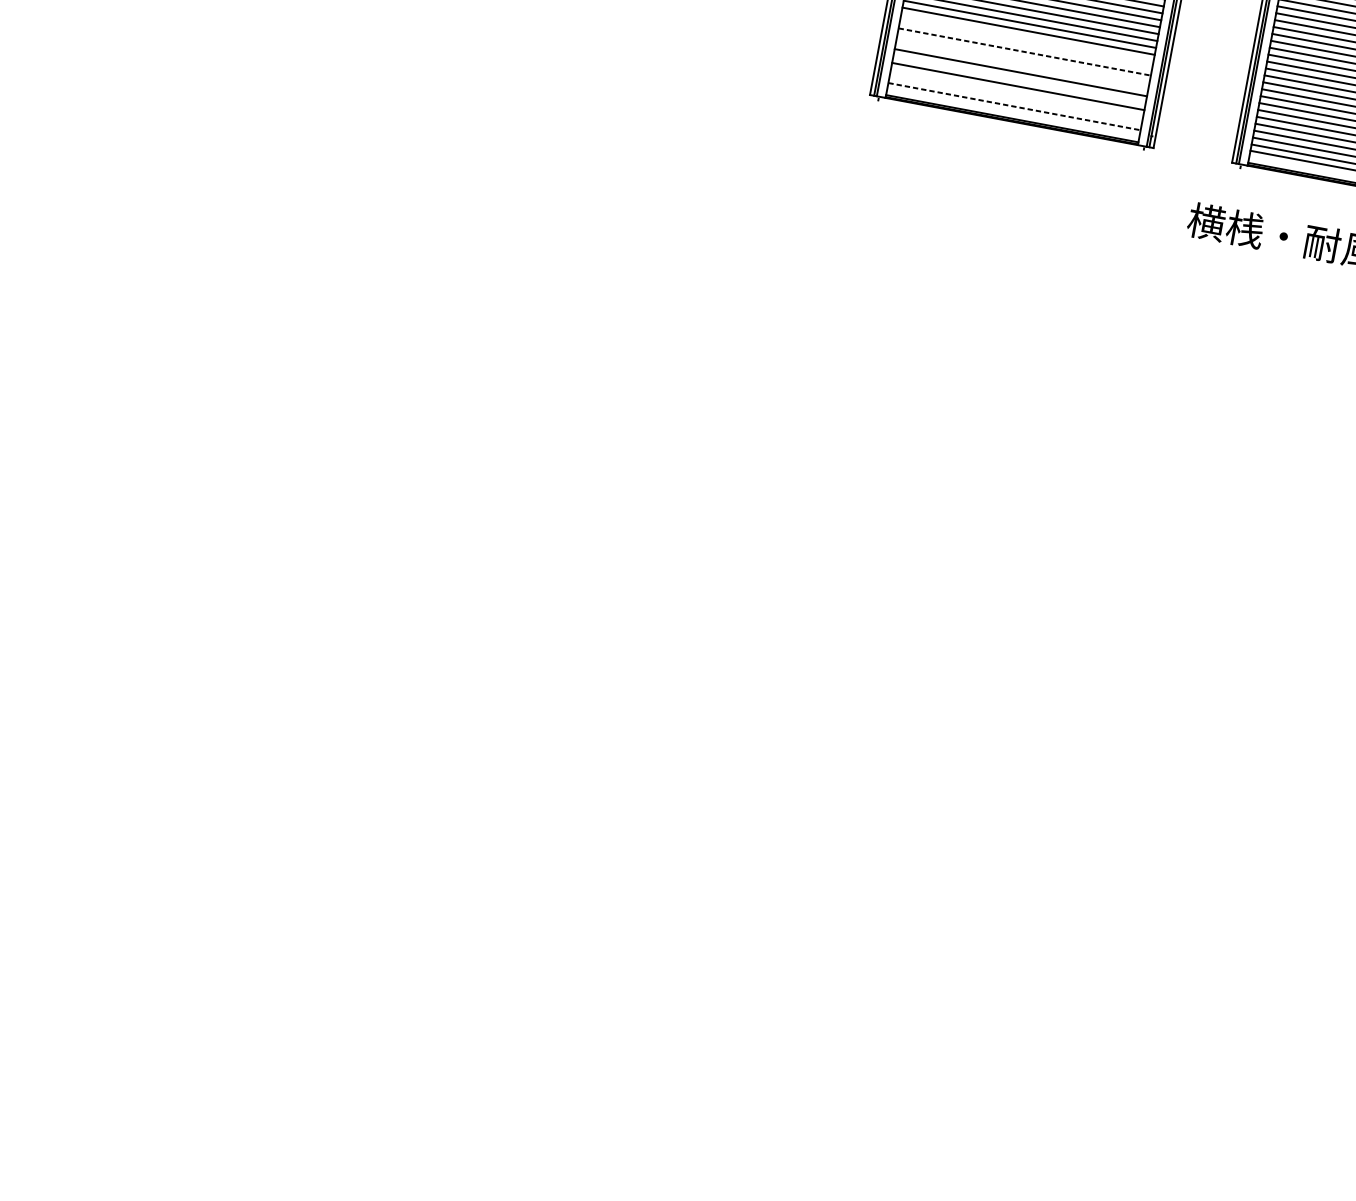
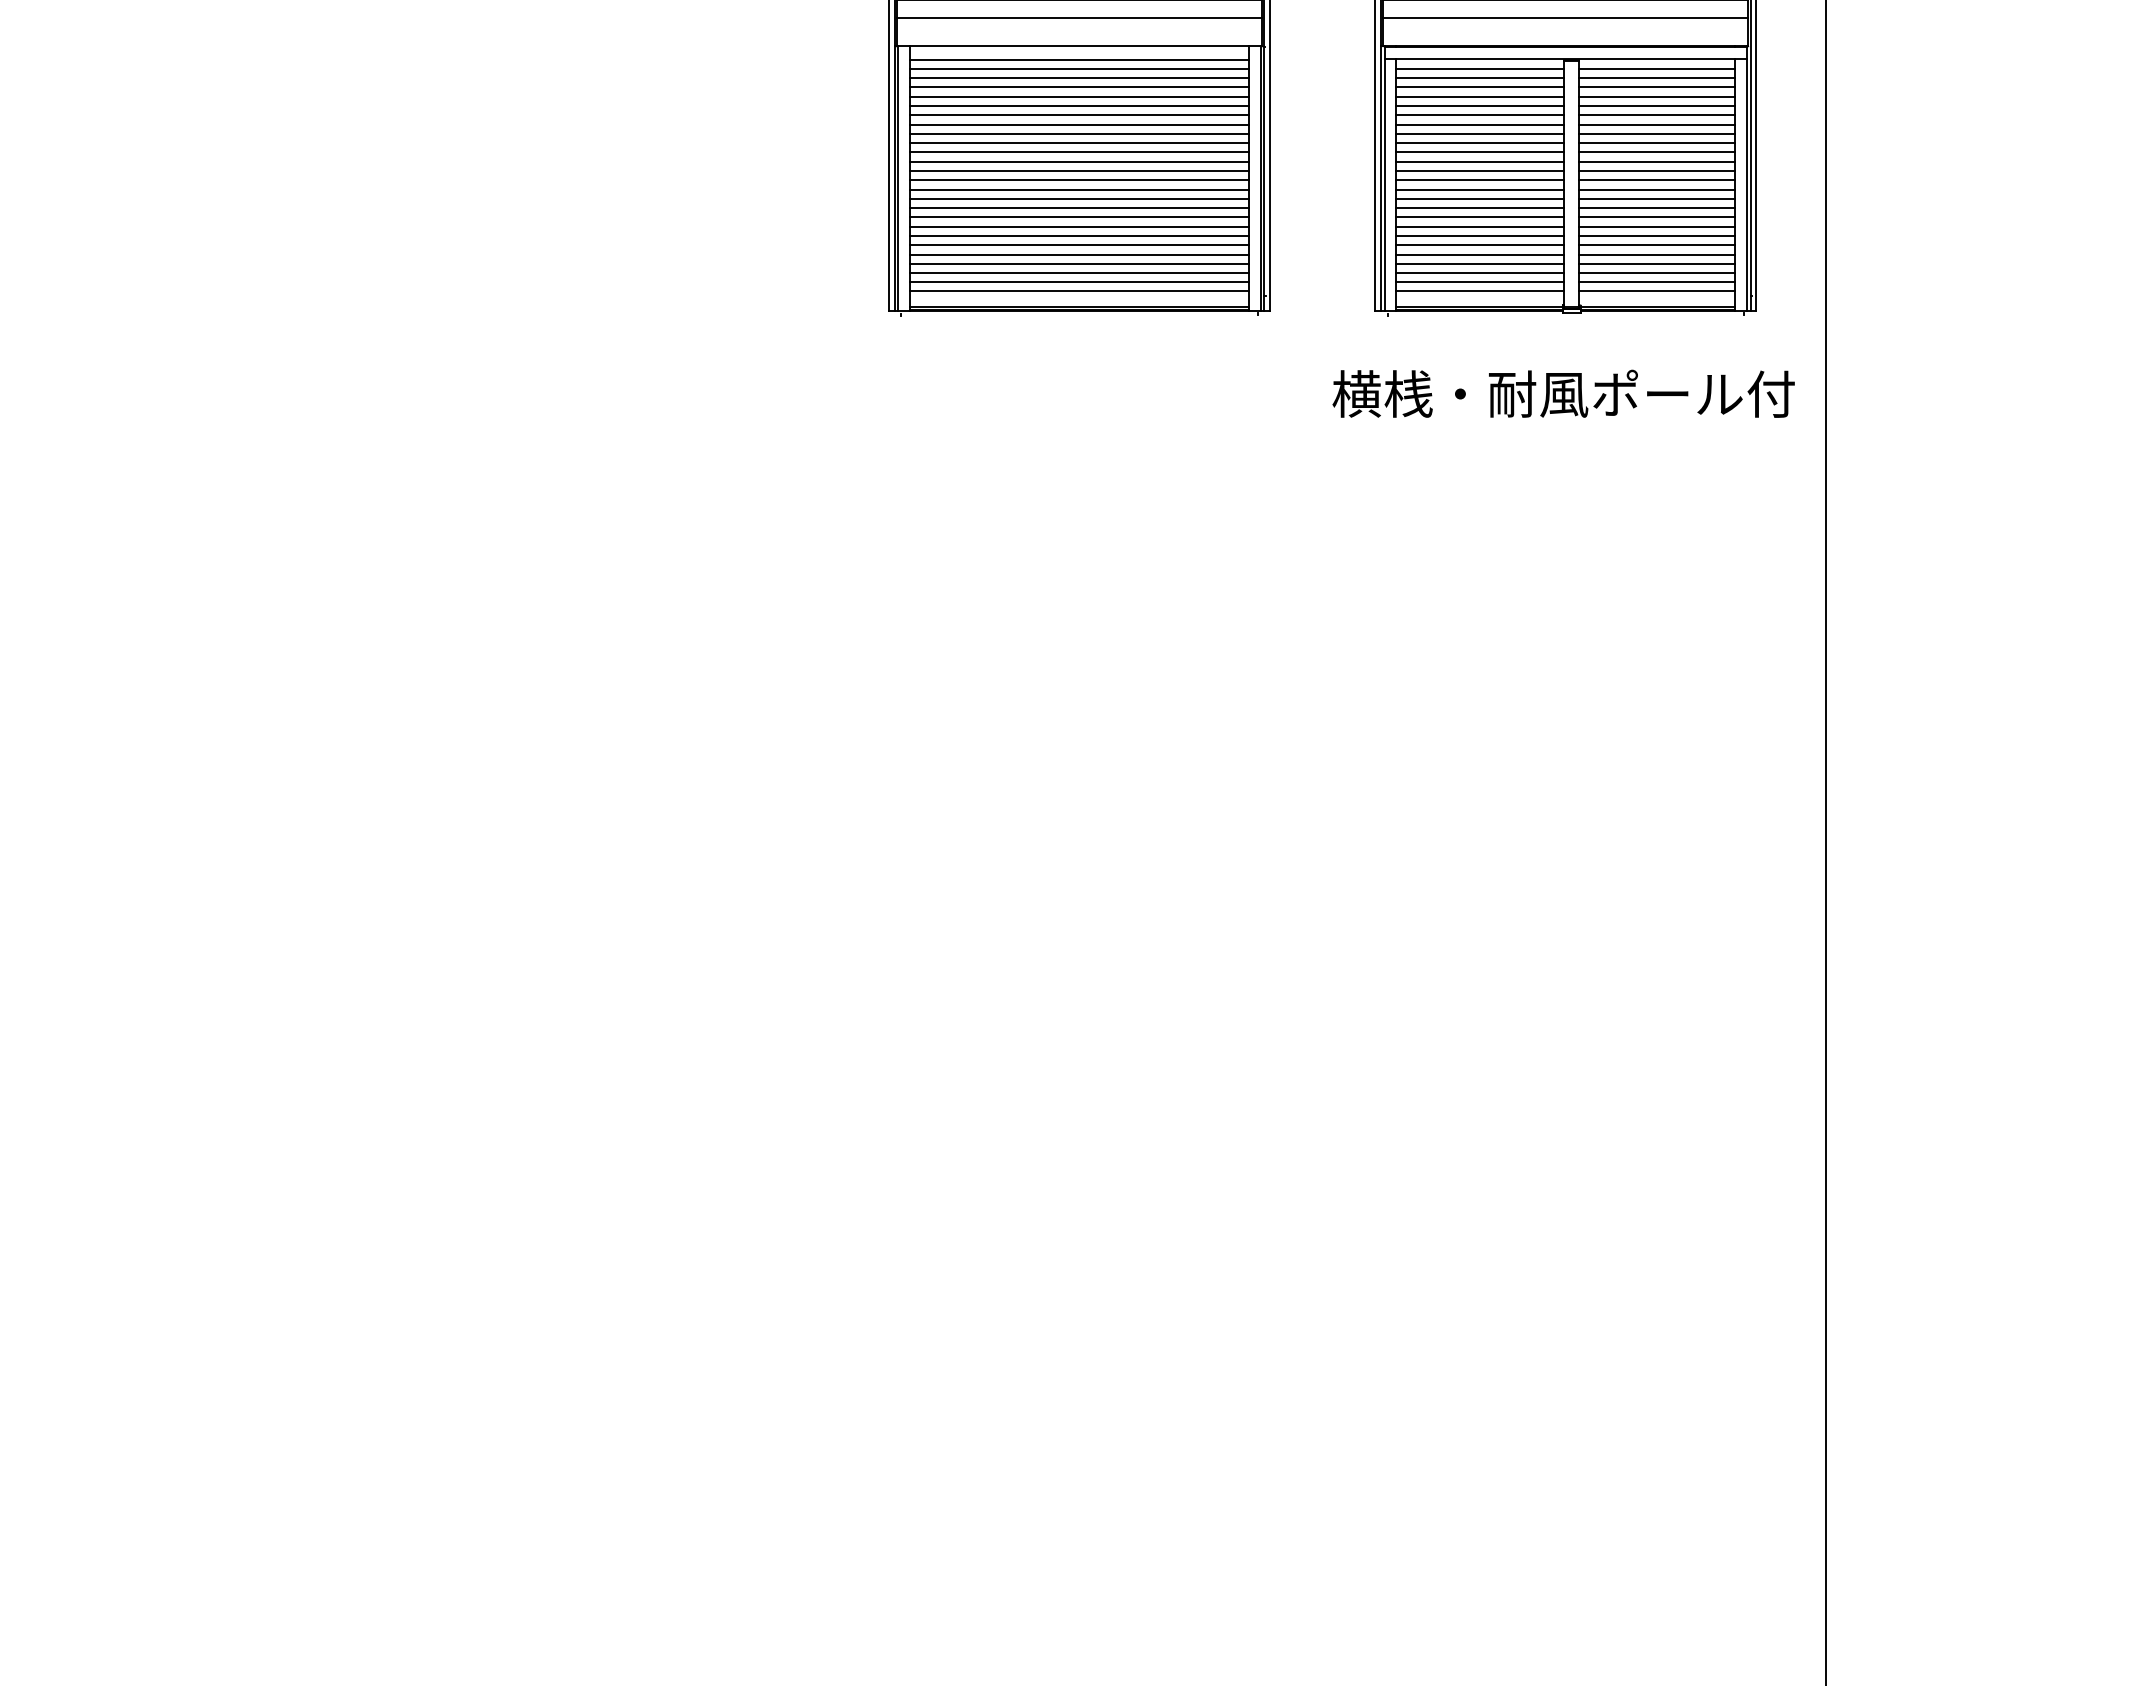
line: (1027, 37) -> (1079, 198), added
line: (1025, 45) -> (1079, 208), added
line: (1025, 52) -> (1080, 217), dashed -> solid
line: (1023, 58) -> (1079, 226), added
line: (1022, 65) -> (1079, 235), added
line: (1019, 79) -> (1079, 254), added
line: (1016, 93) -> (1079, 273), added
line: (1015, 100) -> (1079, 282), added
line: (1015, 106) -> (1080, 290), dashed -> solid

